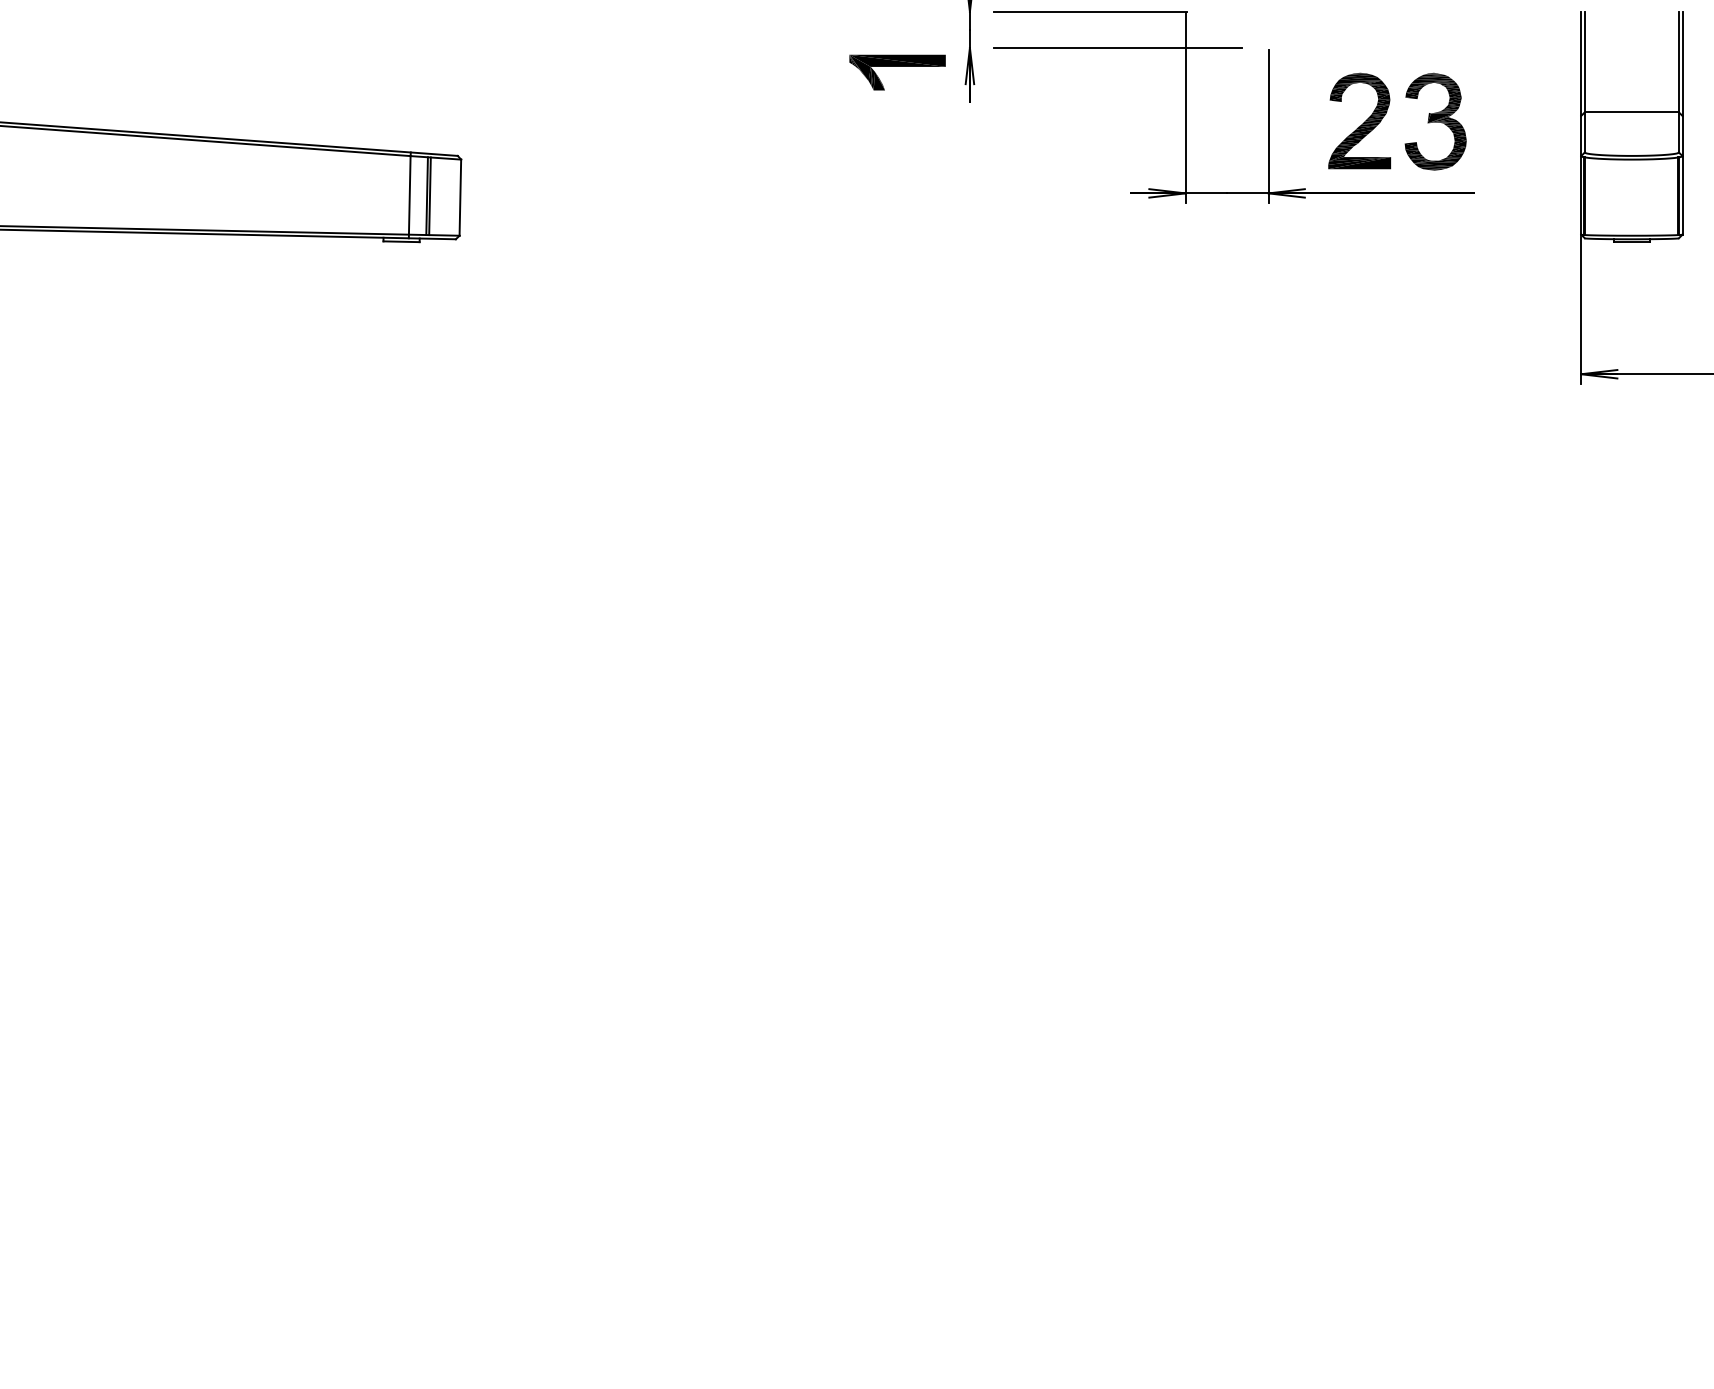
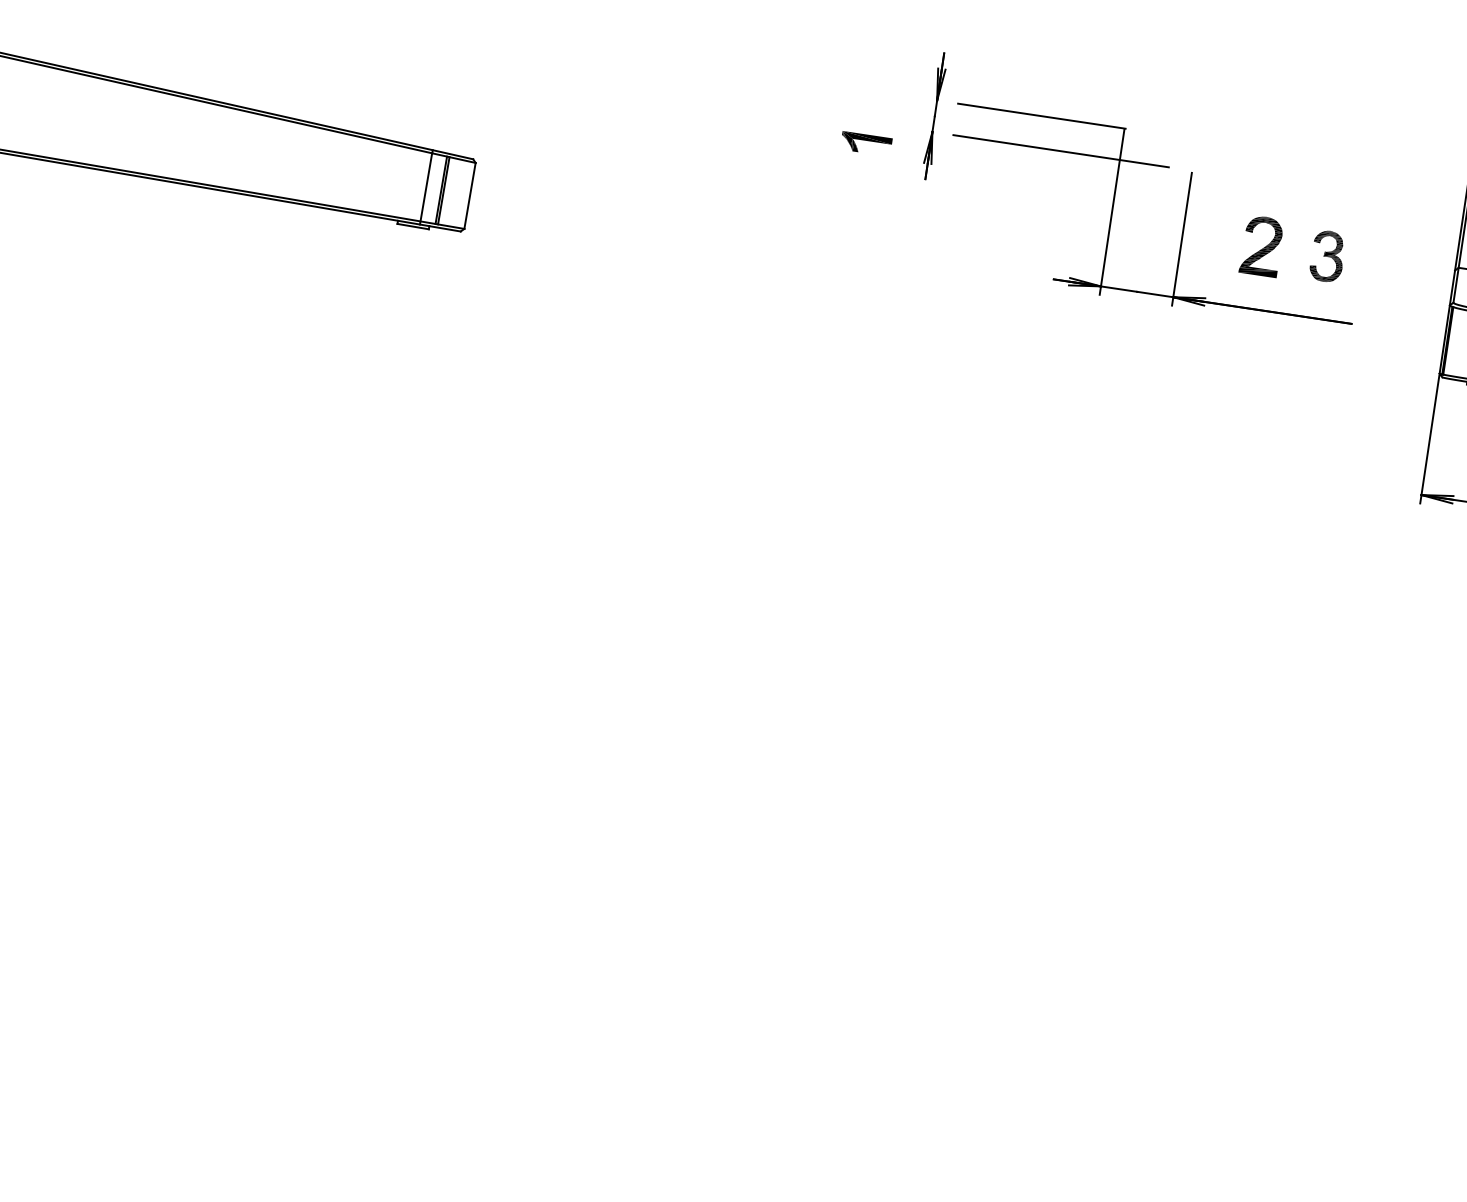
part: (897, 72) -> (866, 143), size x0.6
part: (1359, 120) -> (1261, 245), size x0.7
part: (1435, 121) -> (1327, 256), size x0.6

